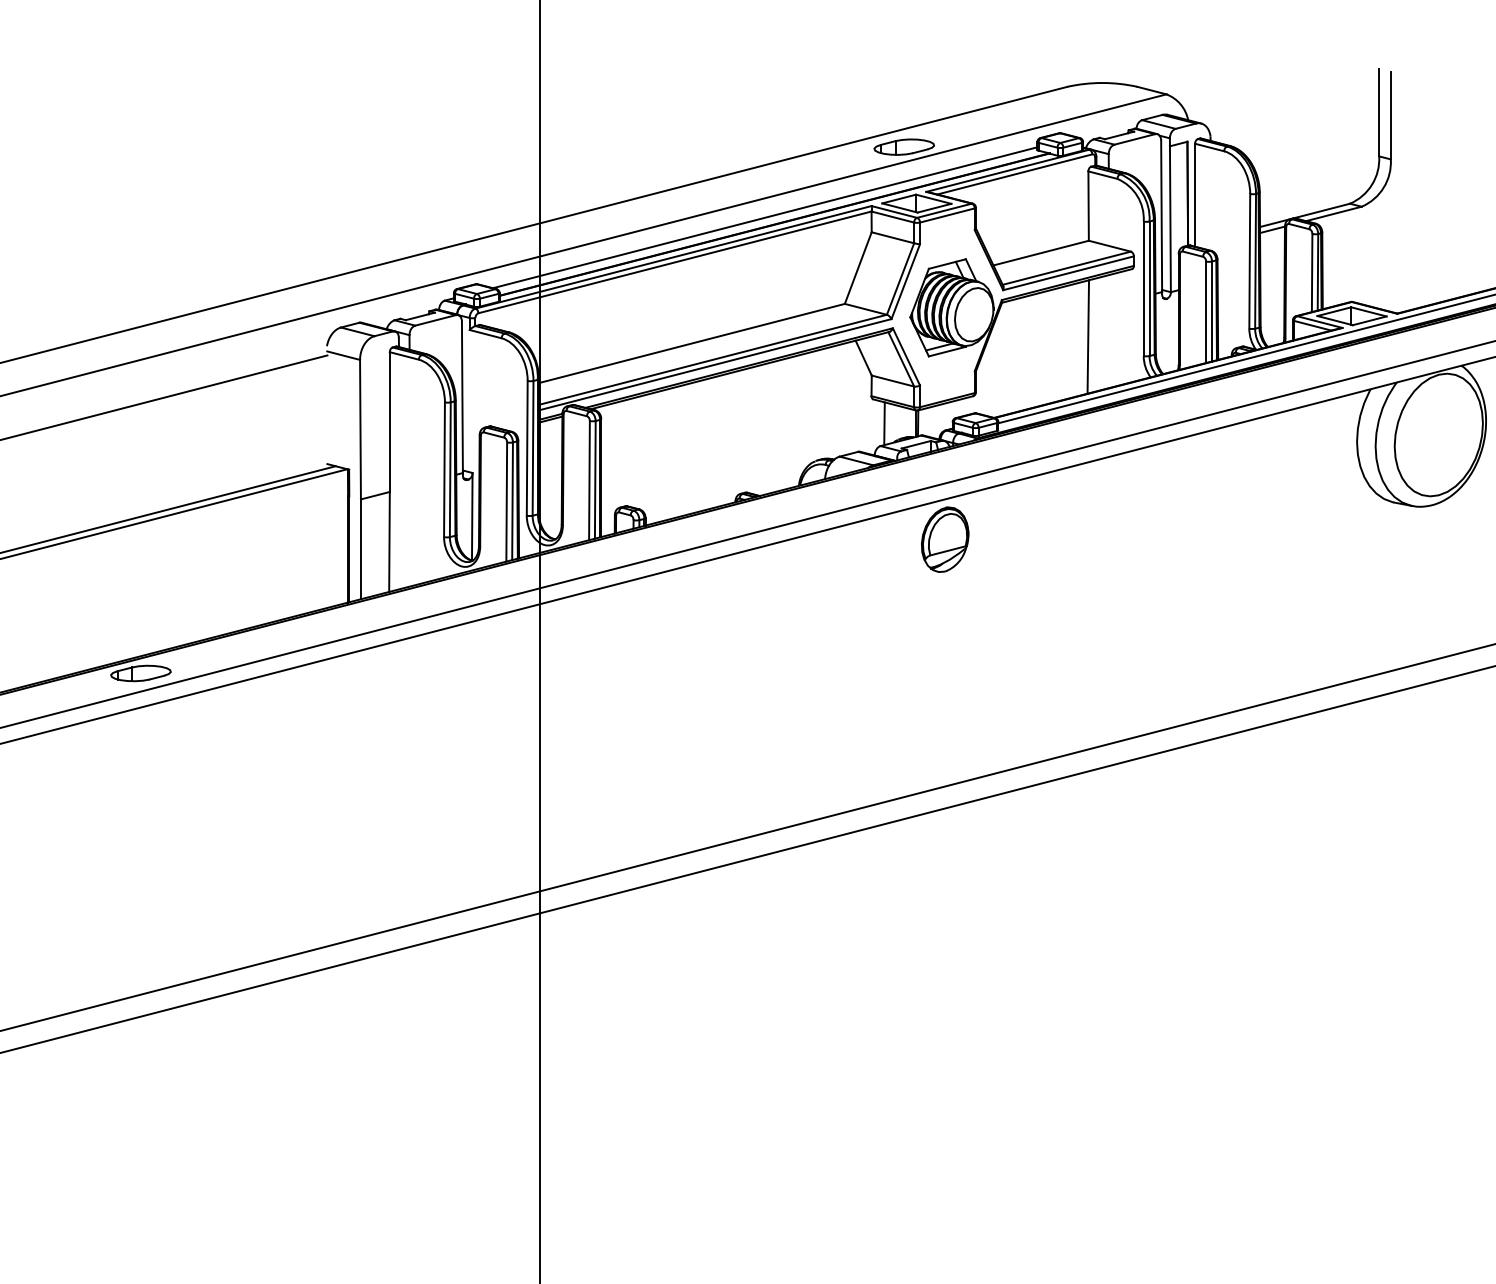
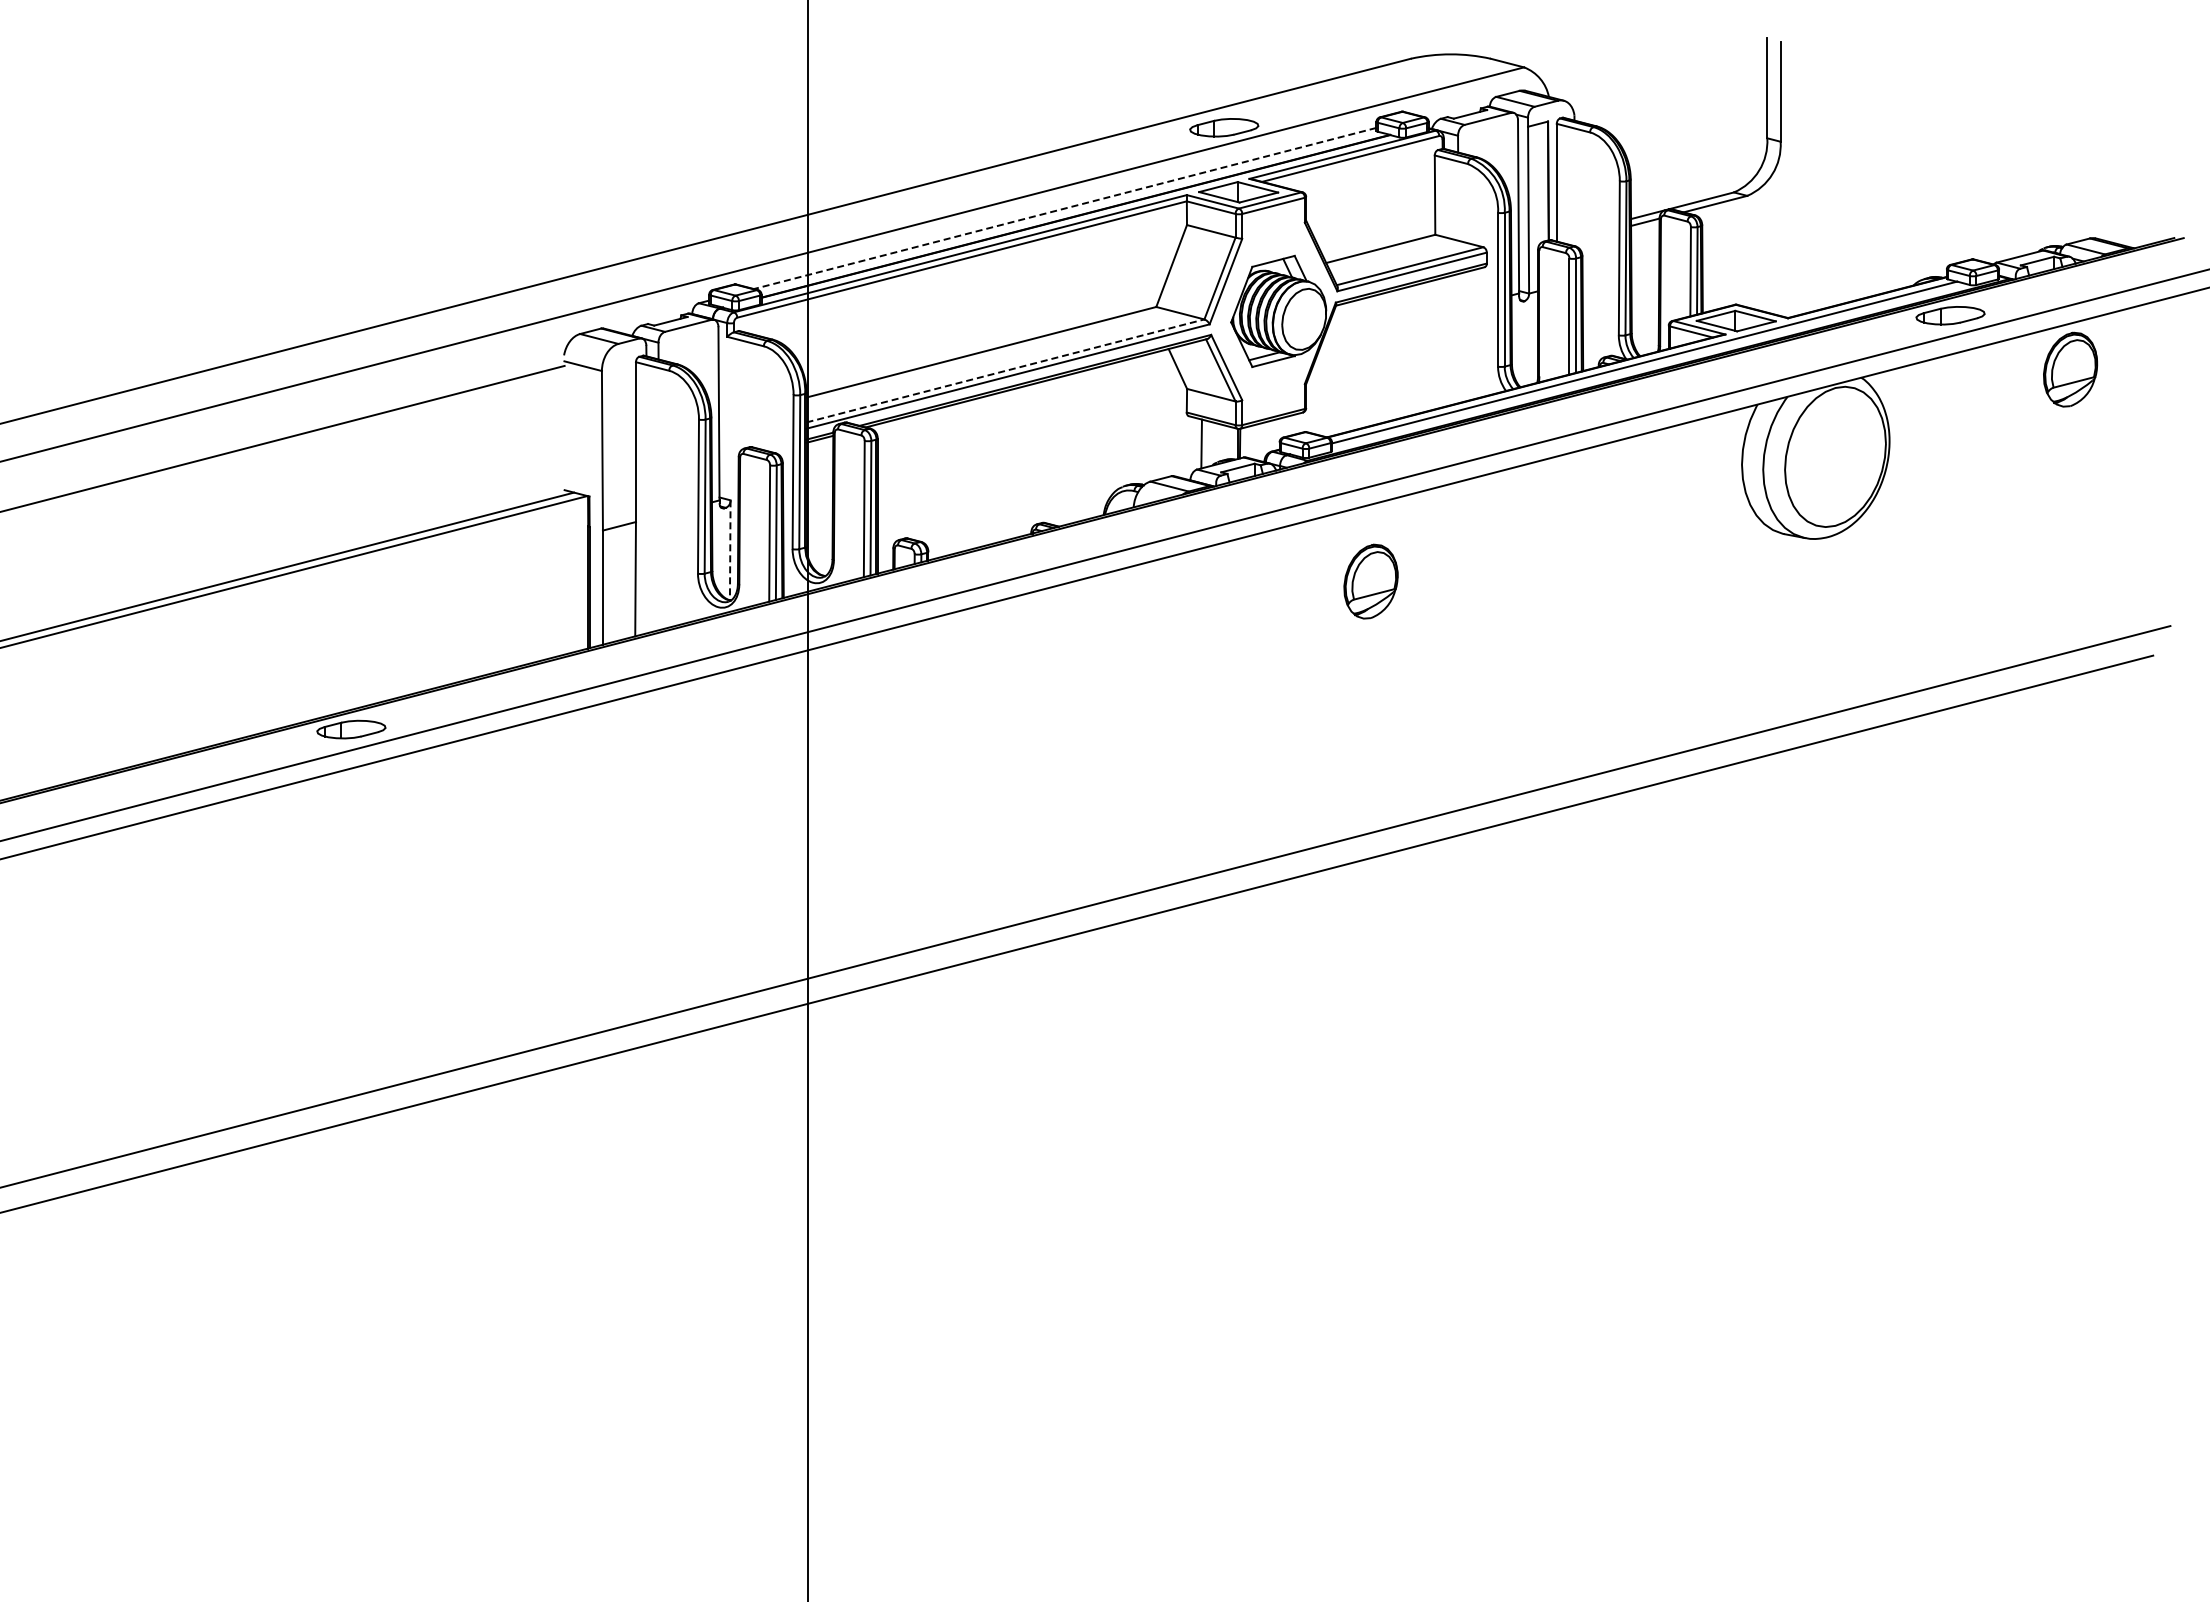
line: (765, 217) -> (1065, 208), solid -> dashed
line: (1088, 336) -> (1434, 344), removed
line: (712, 359) -> (1005, 370), solid -> dashed
line: (472, 516) -> (730, 550), solid -> dashed
part: (944, 539) -> (1370, 581), moved

